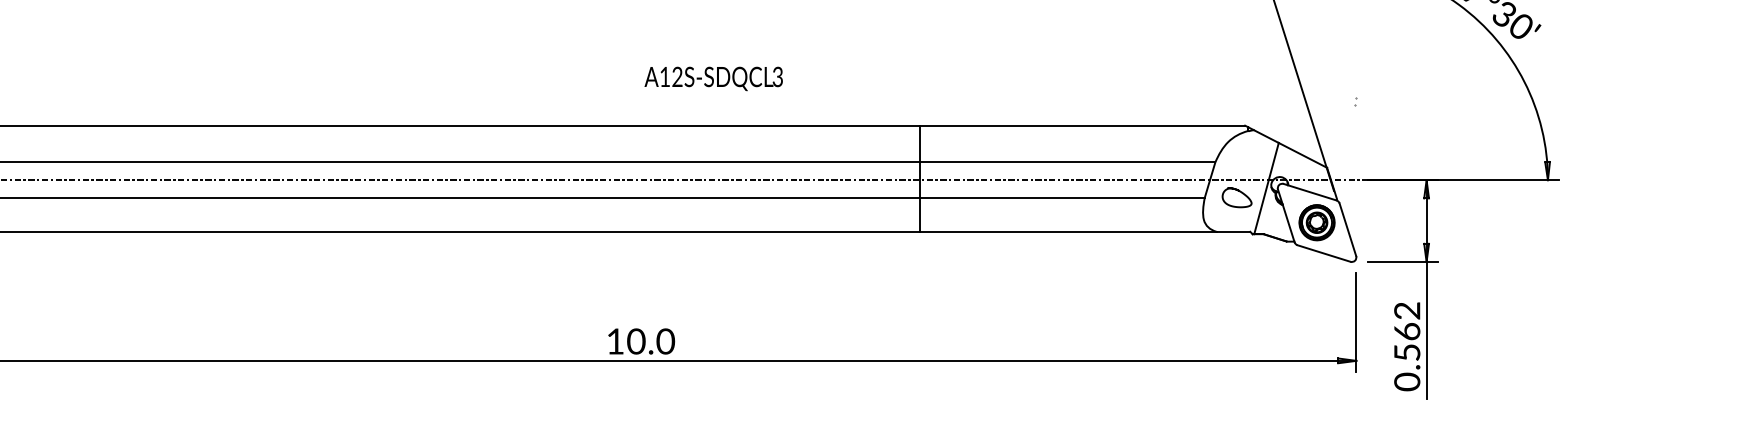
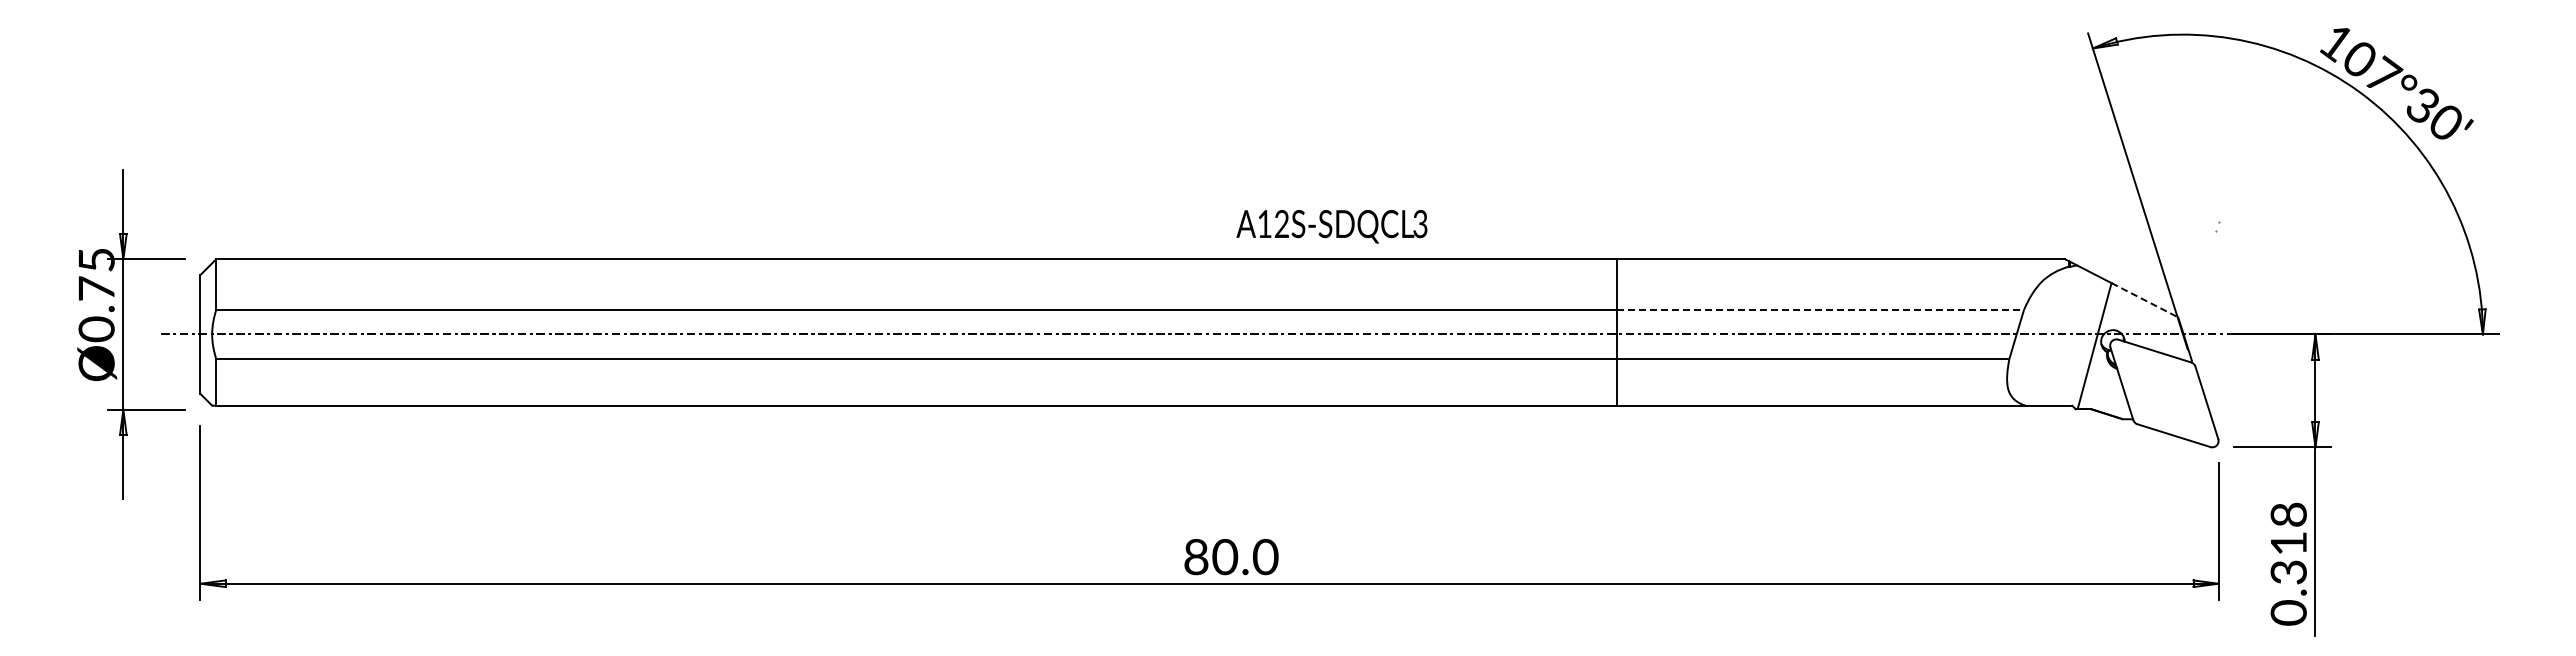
text: (713, 78) -> (1331, 226), moved
line: (1303, 155) -> (2145, 300), solid -> dashed
line: (1067, 162) -> (1820, 310), solid -> dashed
curve: (1238, 191) -> (2056, 350), removed
part: (1317, 222) -> (2164, 393), removed
text: (1407, 331) -> (2288, 543), 0.562 -> 0.318
text: (615, 341) -> (1196, 556), 10.0 -> 80.0

